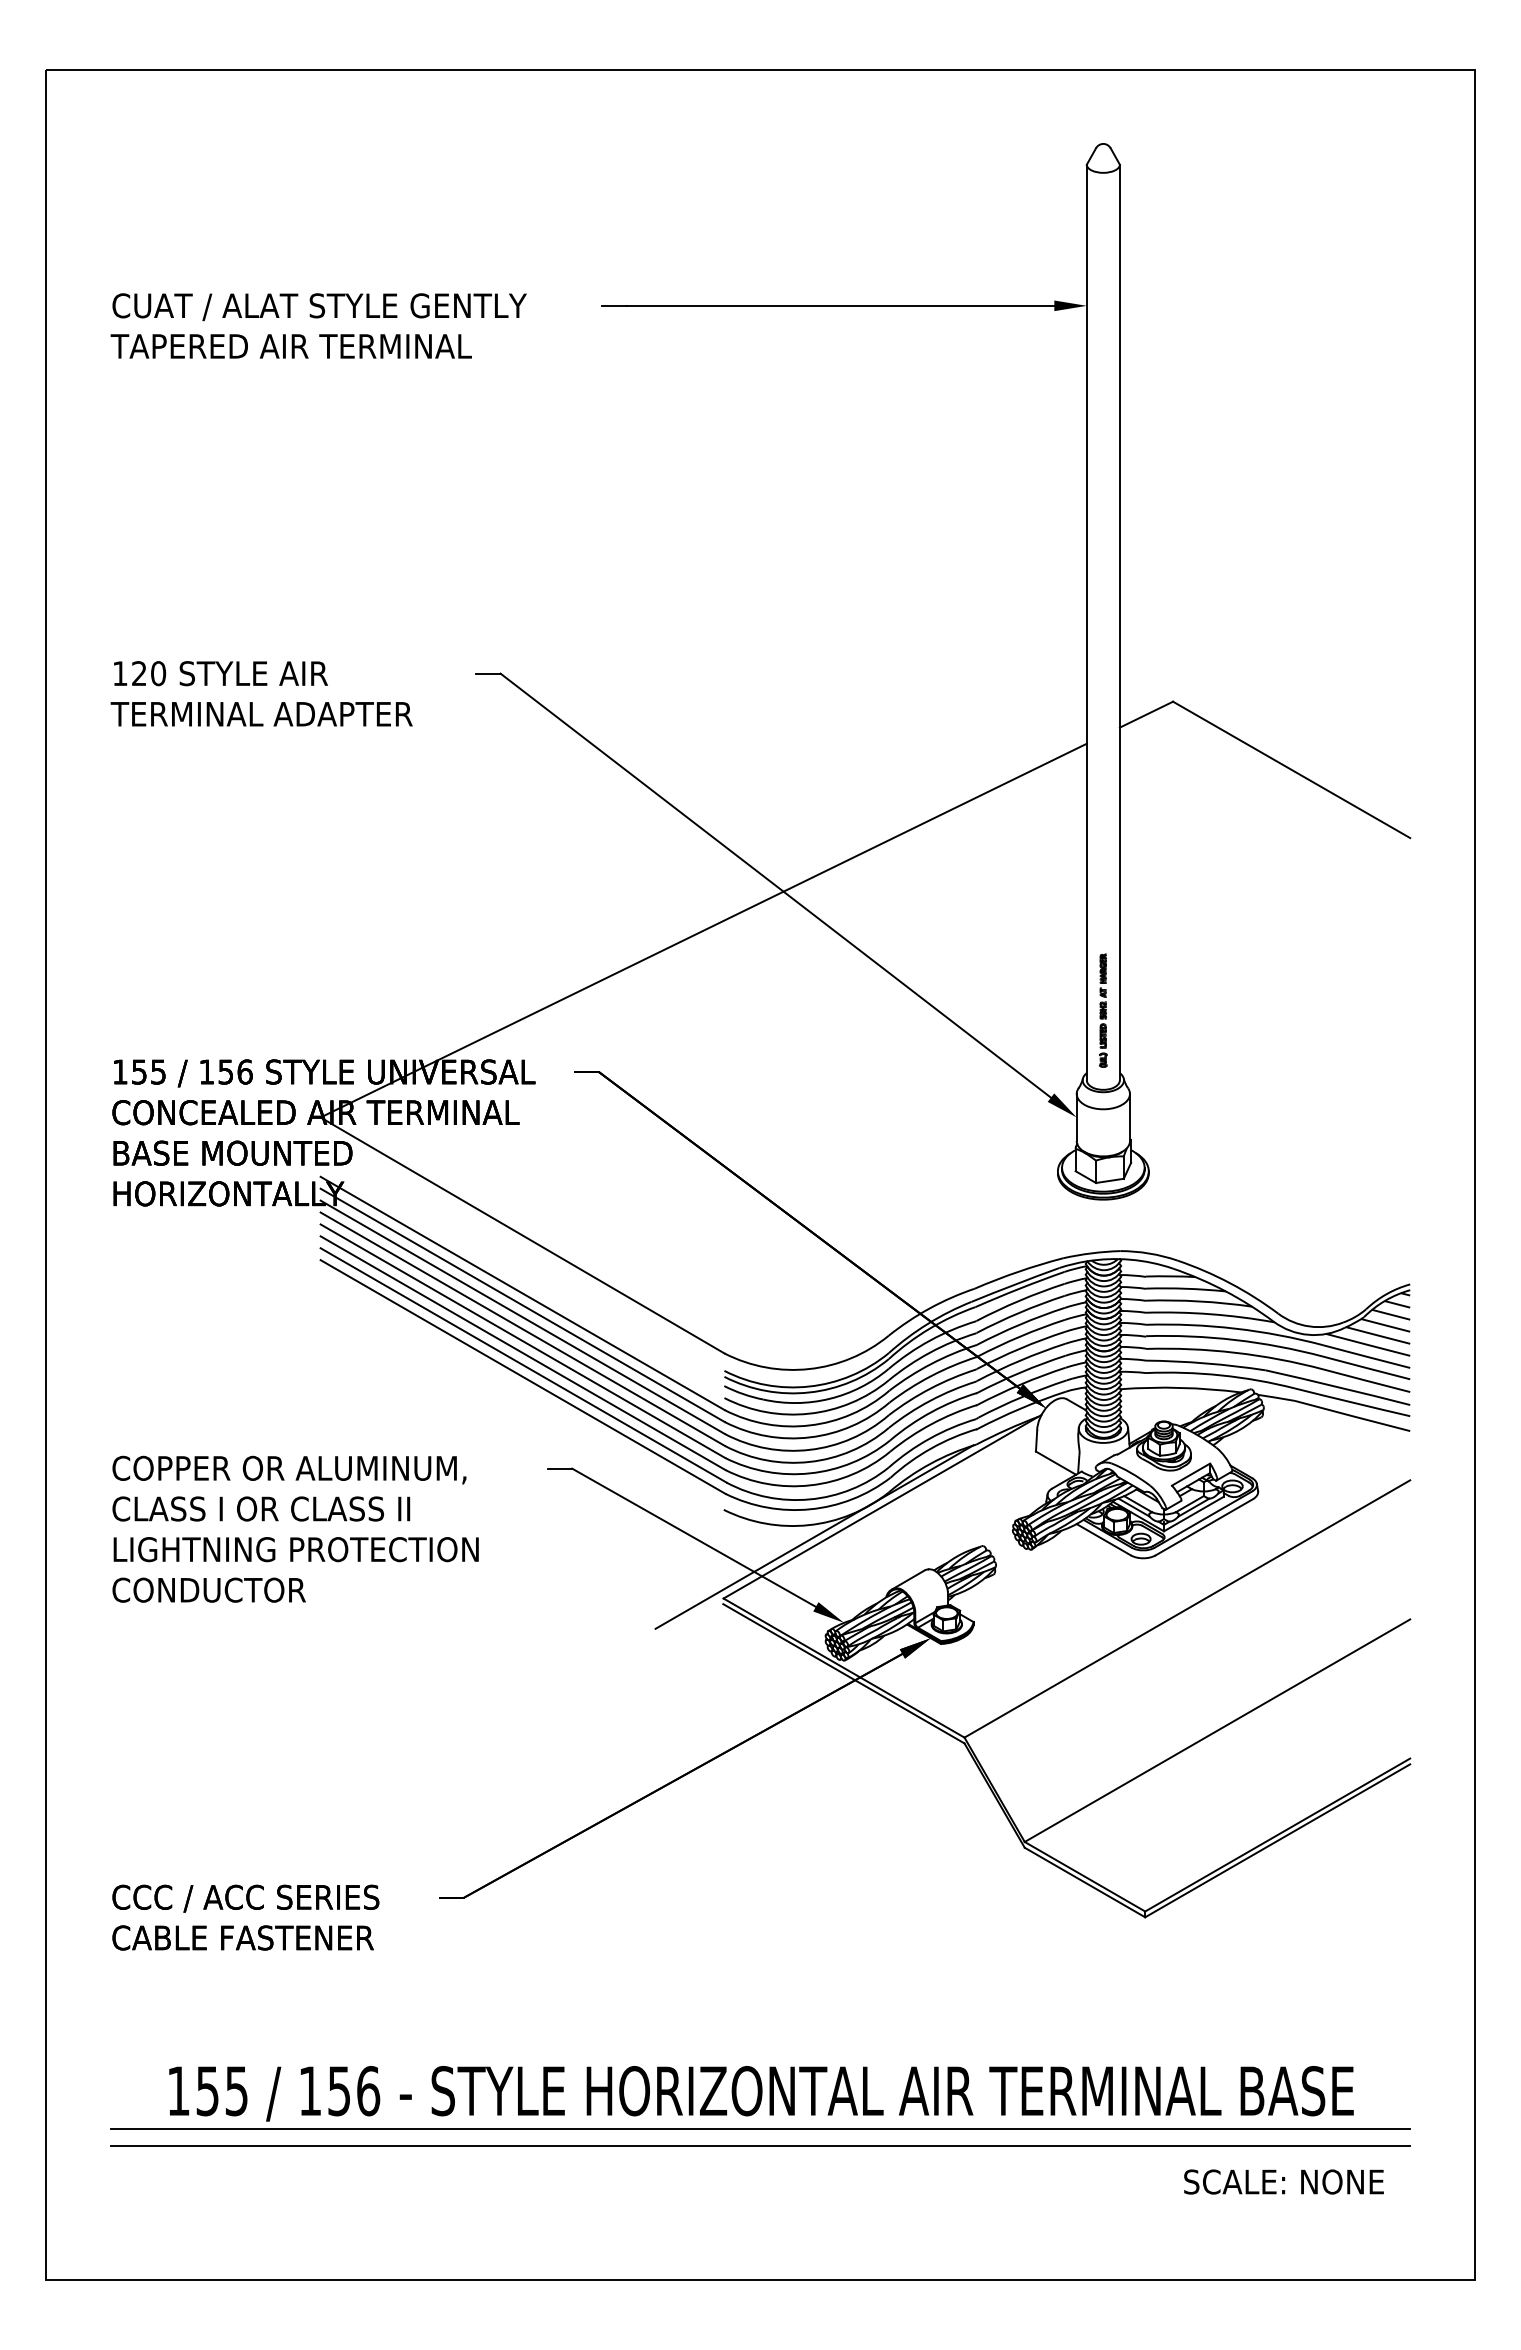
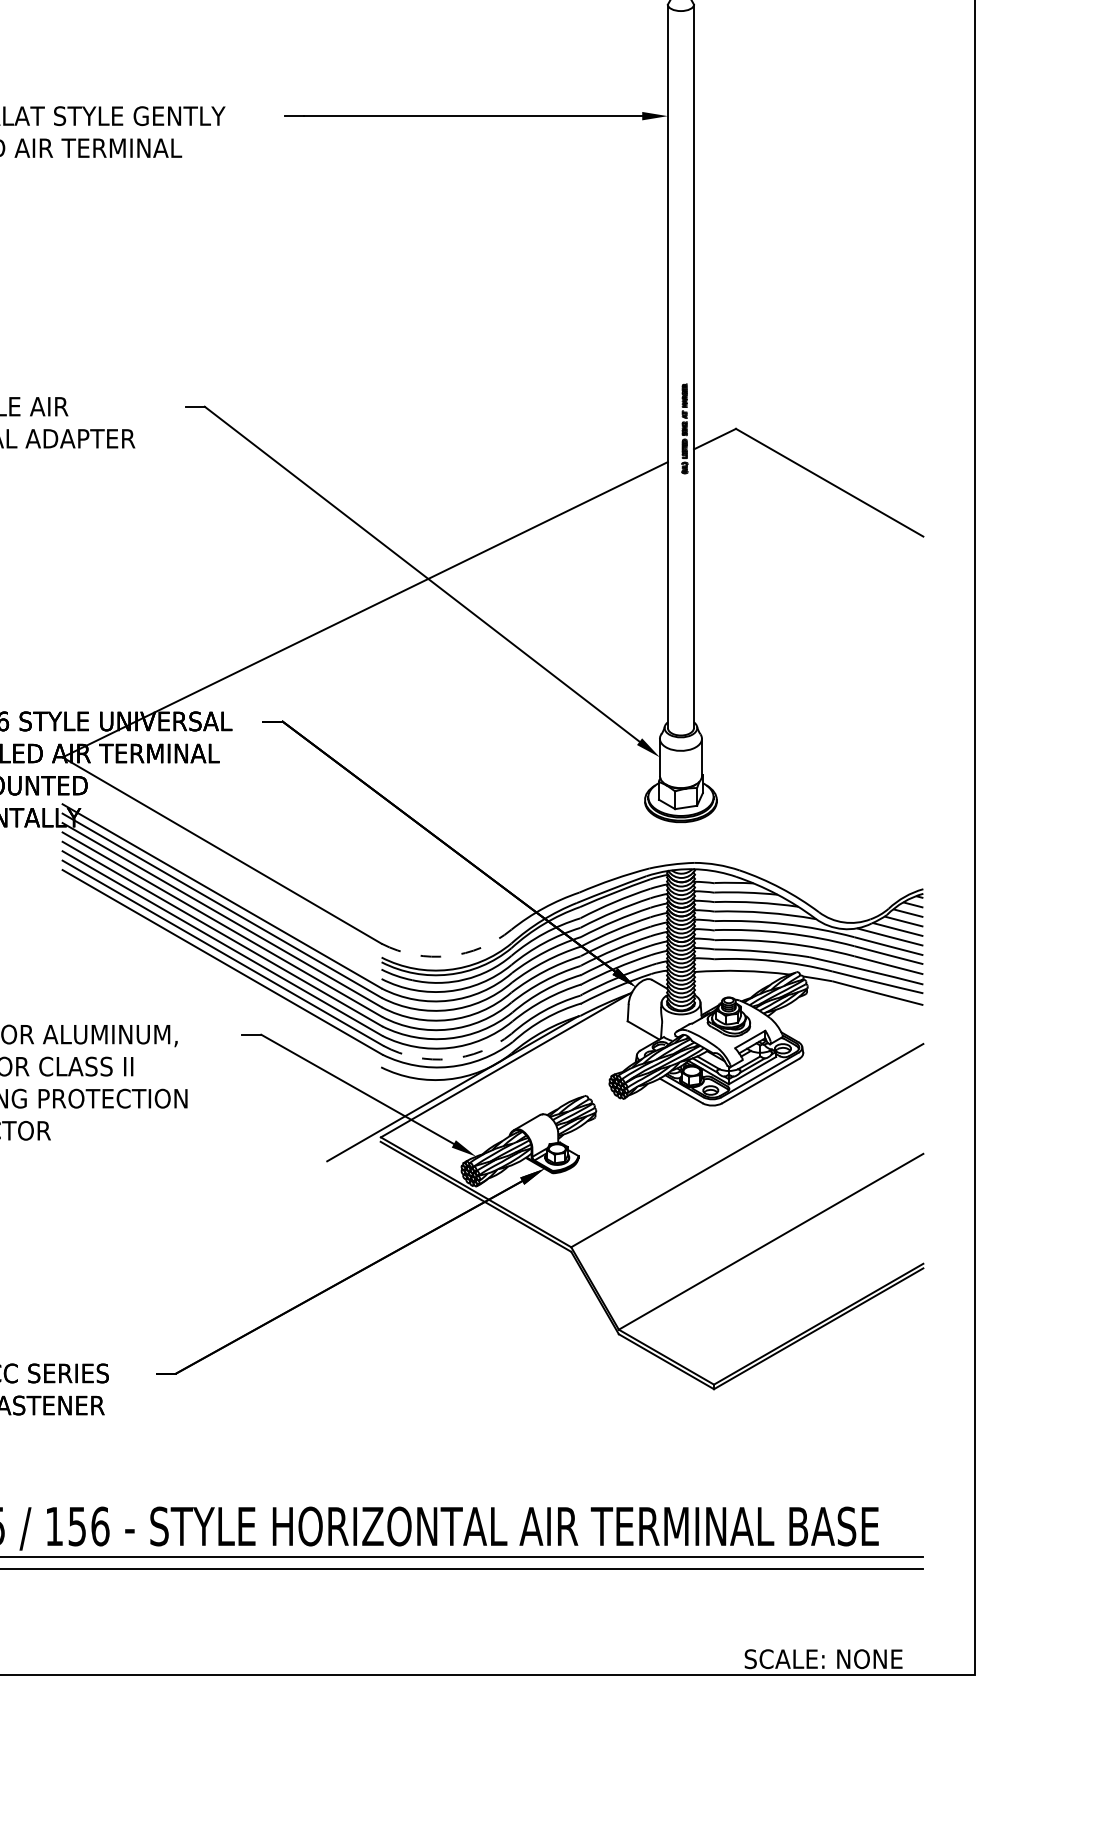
part: (1103, 1010) -> (685, 428), moved
arc: (809, 1369) -> (448, 956), solid -> dashed
arc: (809, 1499) -> (448, 1059), solid -> dashed
text: (1283, 2181) -> (823, 1658), moved

